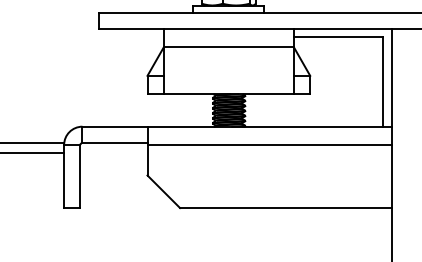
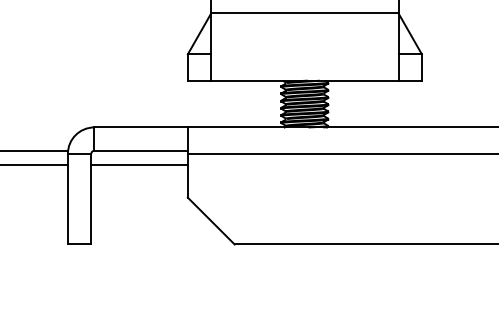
line: (113, 152) -> (138, 164), added

